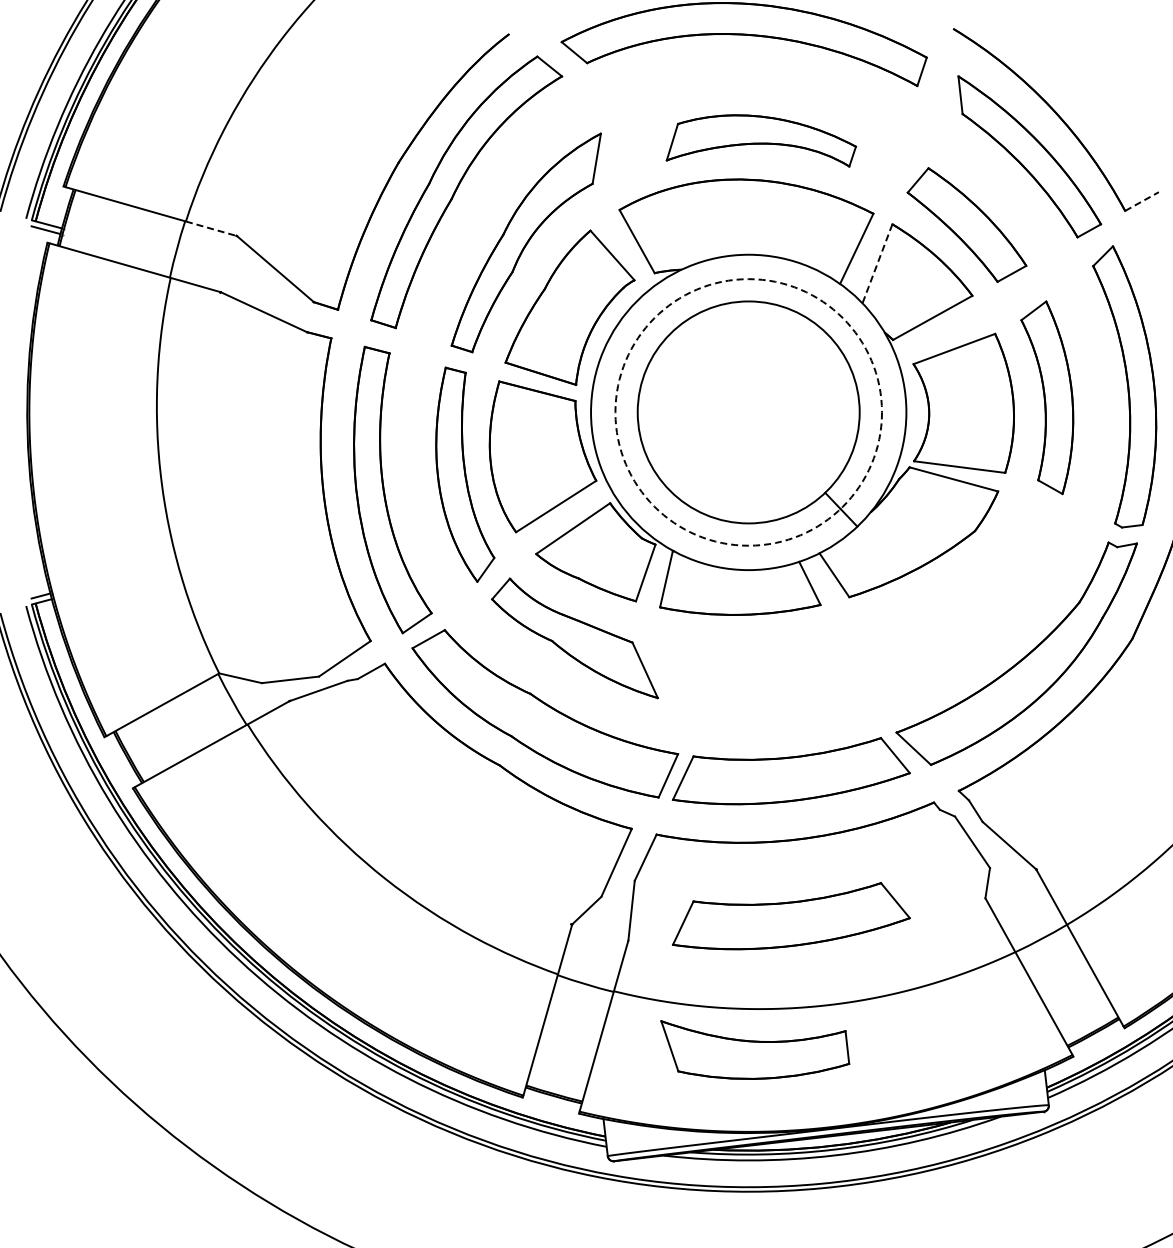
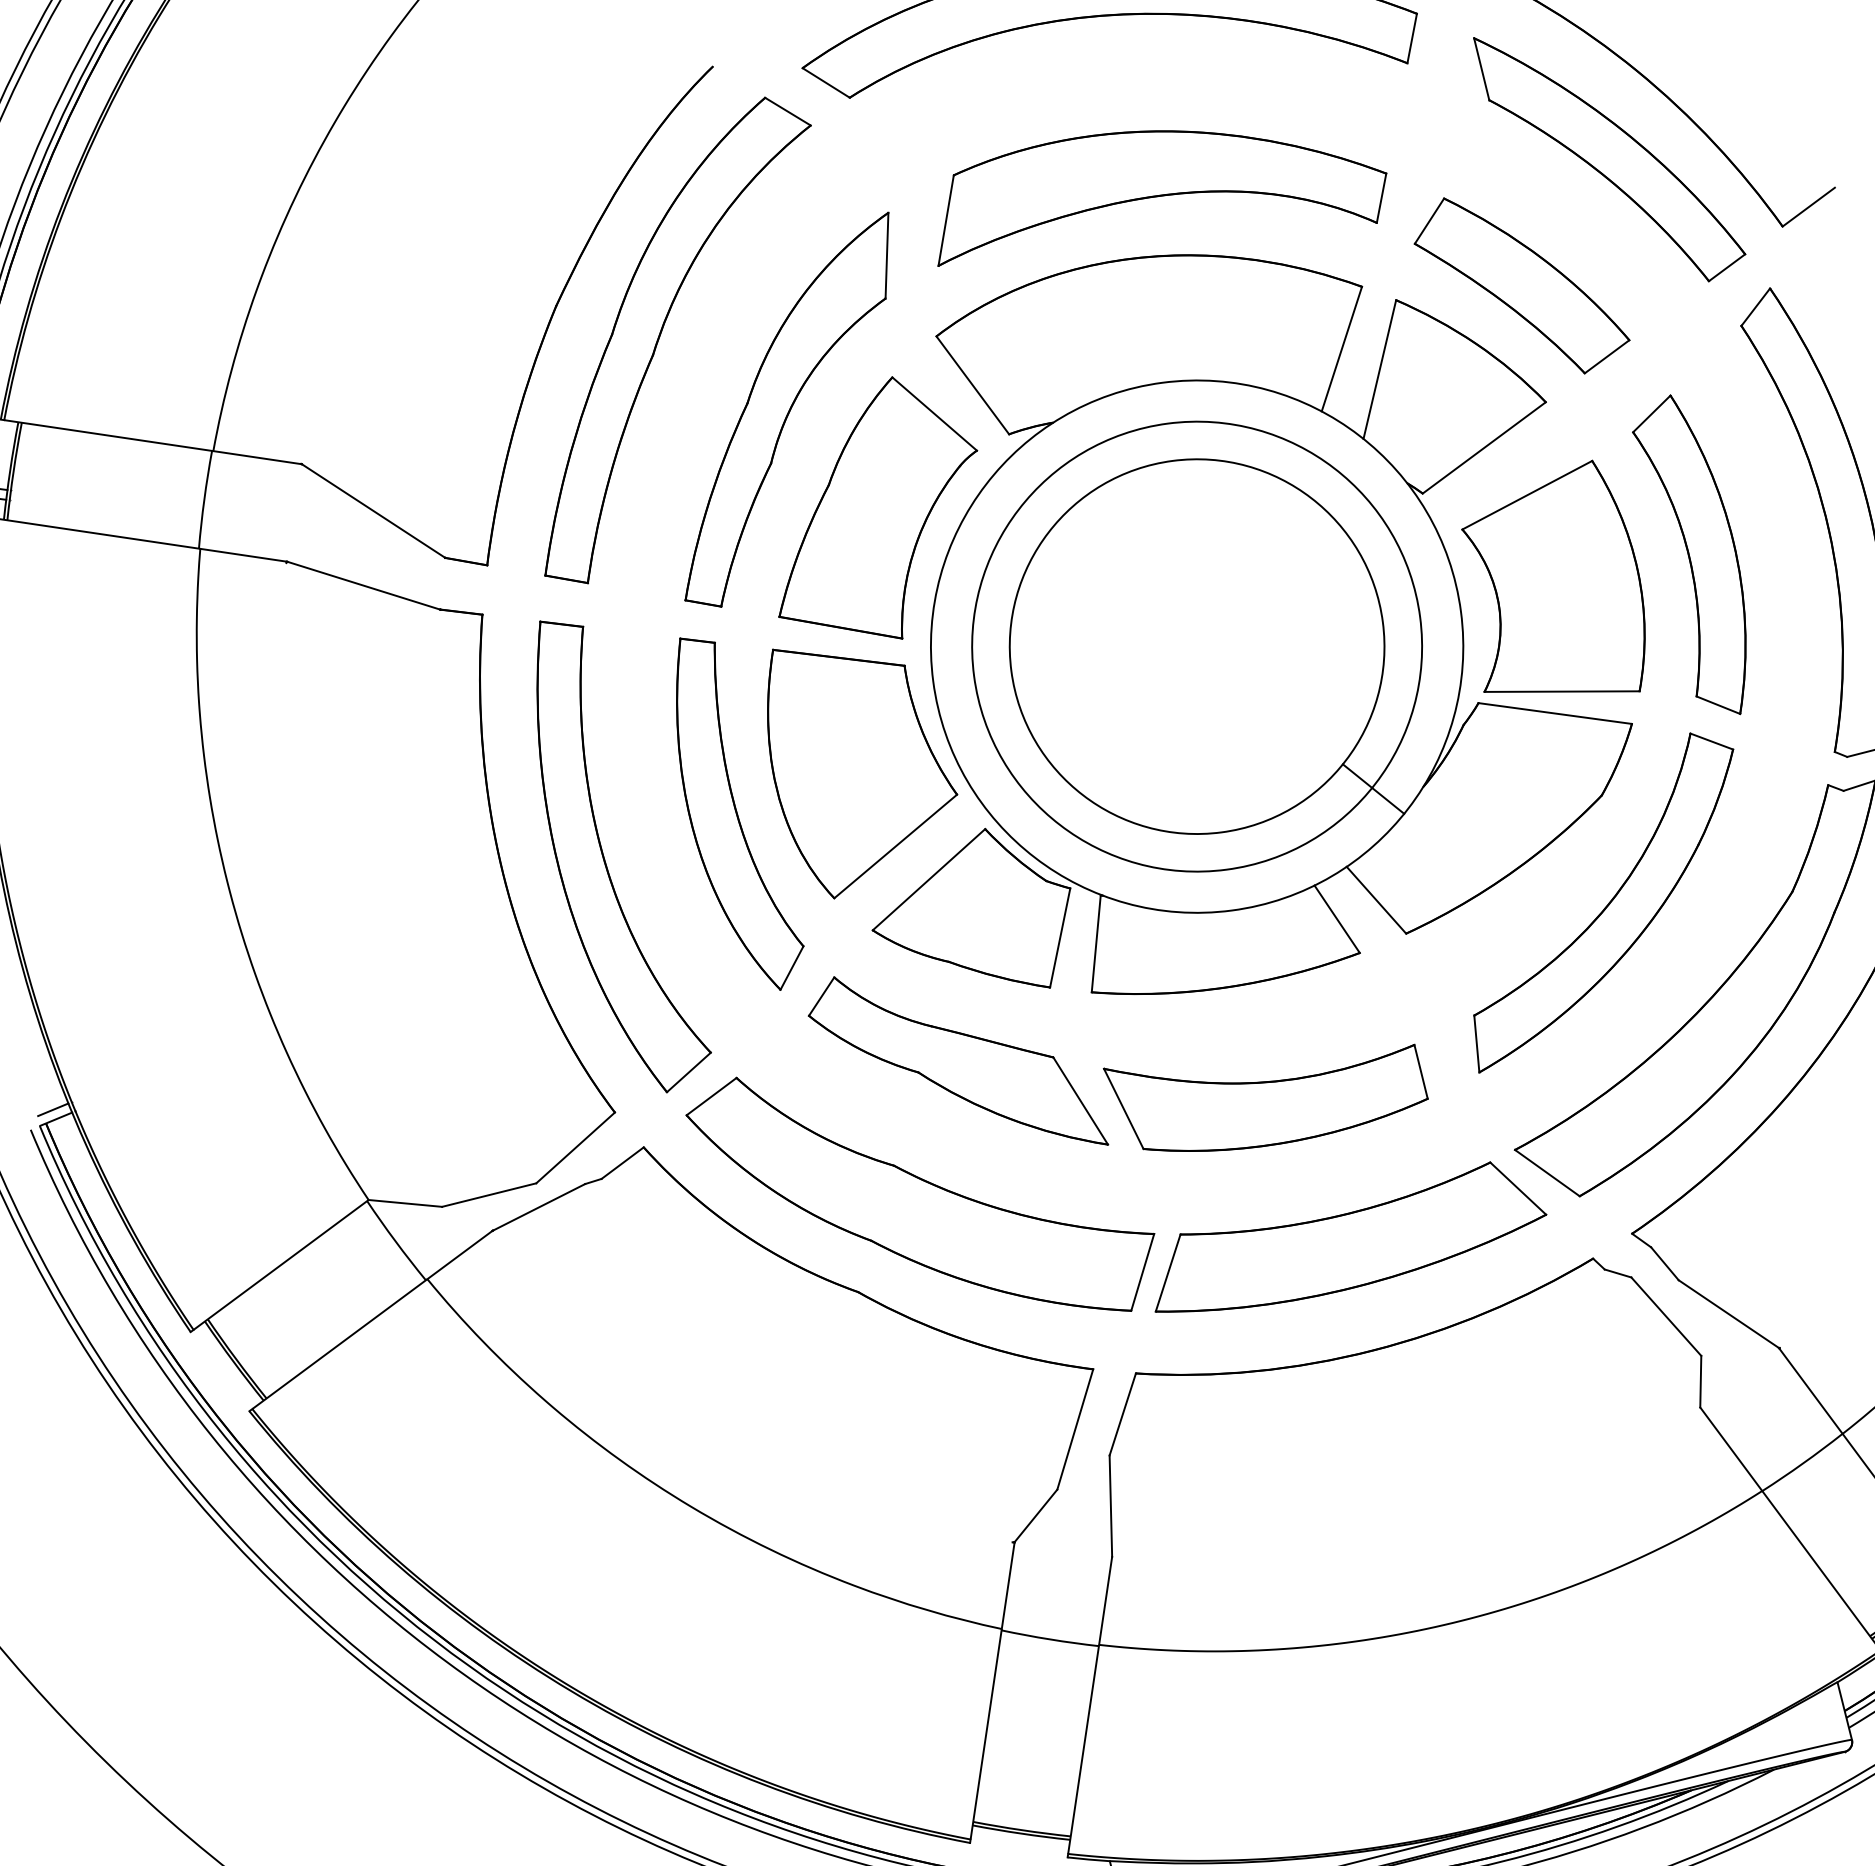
part: (761, 140) -> (1158, 188), size x1.43
line: (1142, 201) -> (1809, 206), dashed -> solid
line: (211, 228) -> (257, 457), dashed -> solid
line: (877, 264) -> (1380, 370), dashed -> solid
circle: (748, 412) -> (1196, 646), dashed -> solid
part: (968, 592) -> (1604, 899), added
part: (790, 916) -> (1378, 1480), removed
part: (755, 1049) -> (1267, 1095), moved

